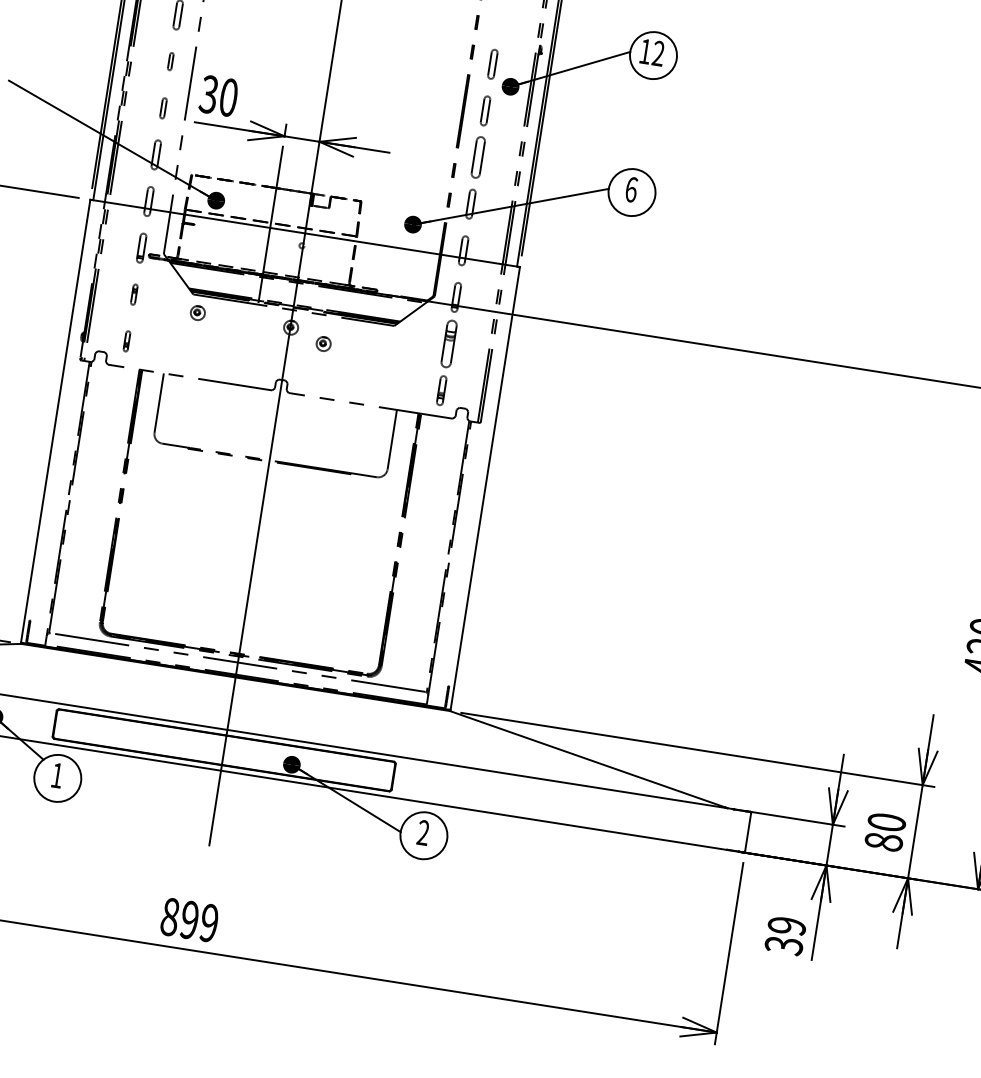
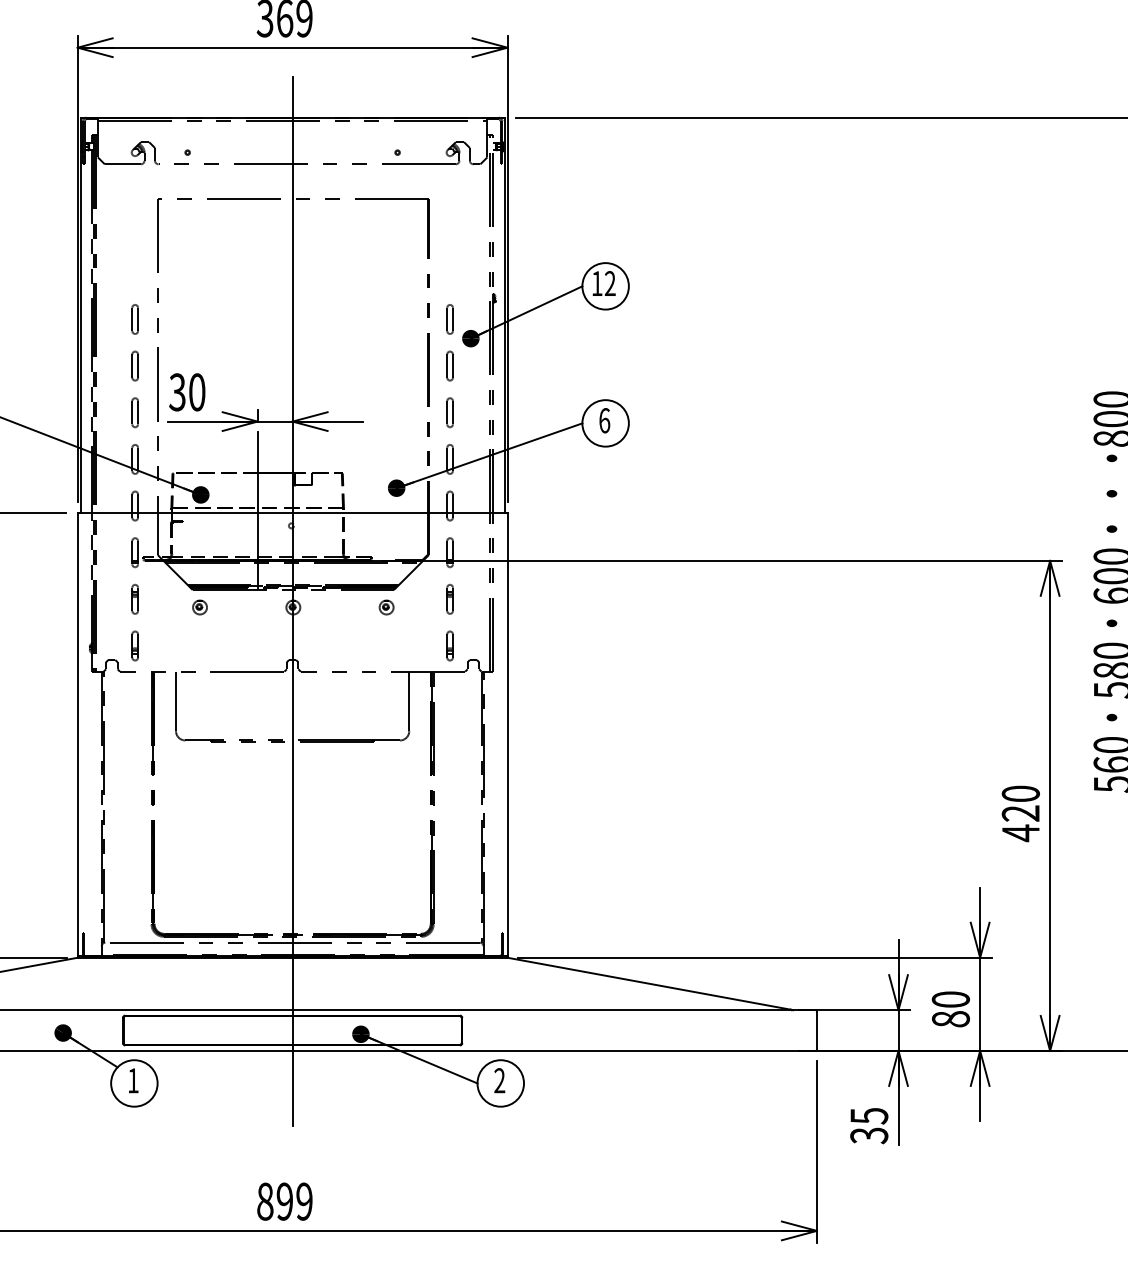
part: (170, 60) -> (134, 365), size x1.67
part: (162, 107) -> (134, 412), size x1.43
part: (477, 157) -> (449, 412), size x0.71
part: (133, 293) -> (134, 598), size x1.43
part: (126, 340) -> (134, 645), size x1.43
part: (323, 344) -> (386, 607), moved
part: (448, 344) -> (449, 599), size x0.62
text: (787, 926) -> (869, 1116), 39 -> 35

